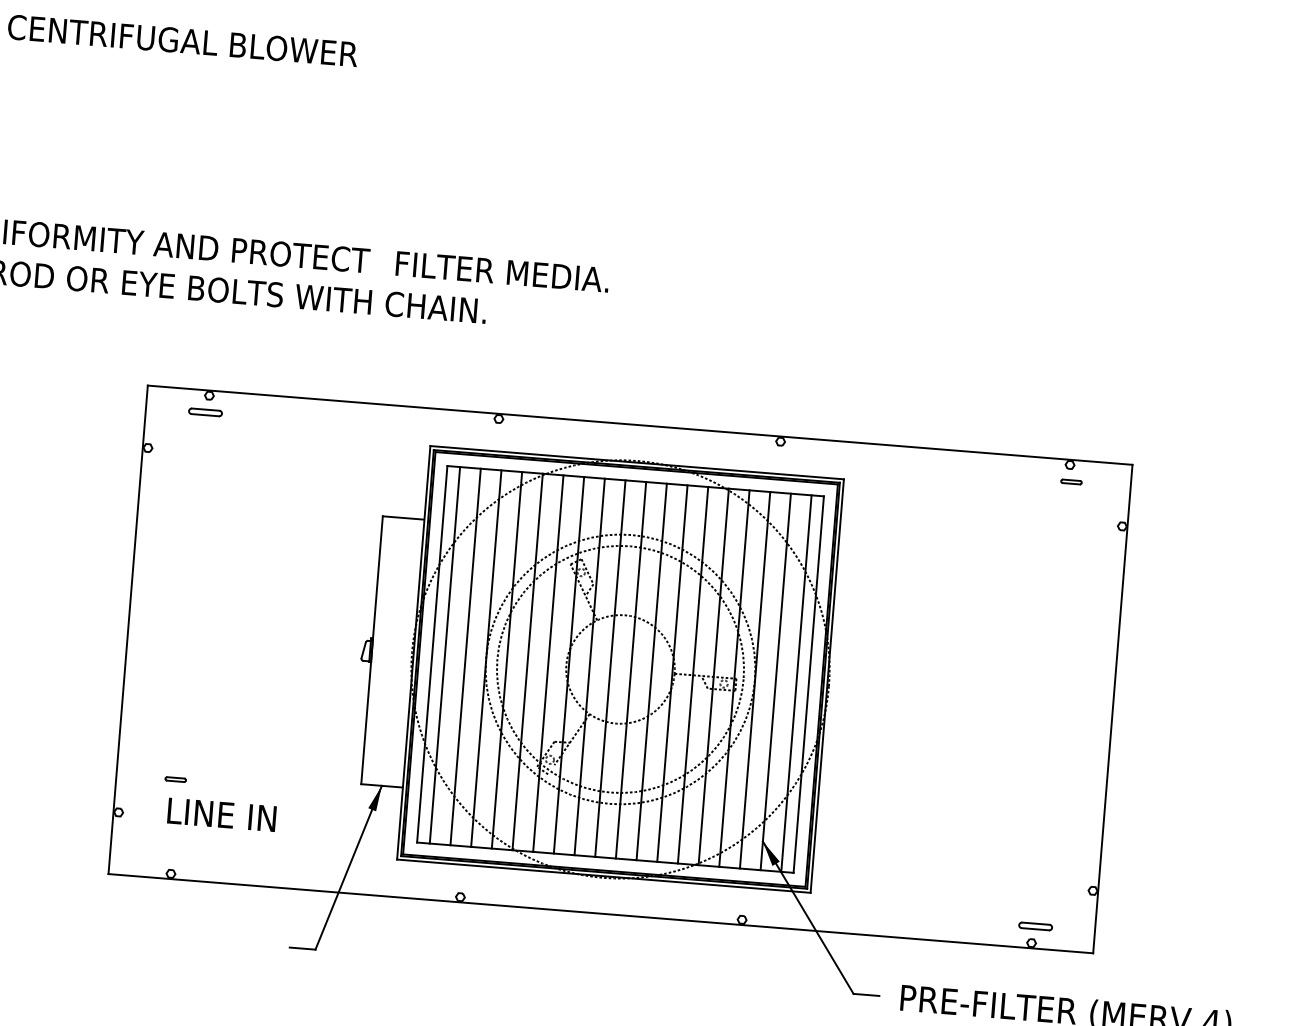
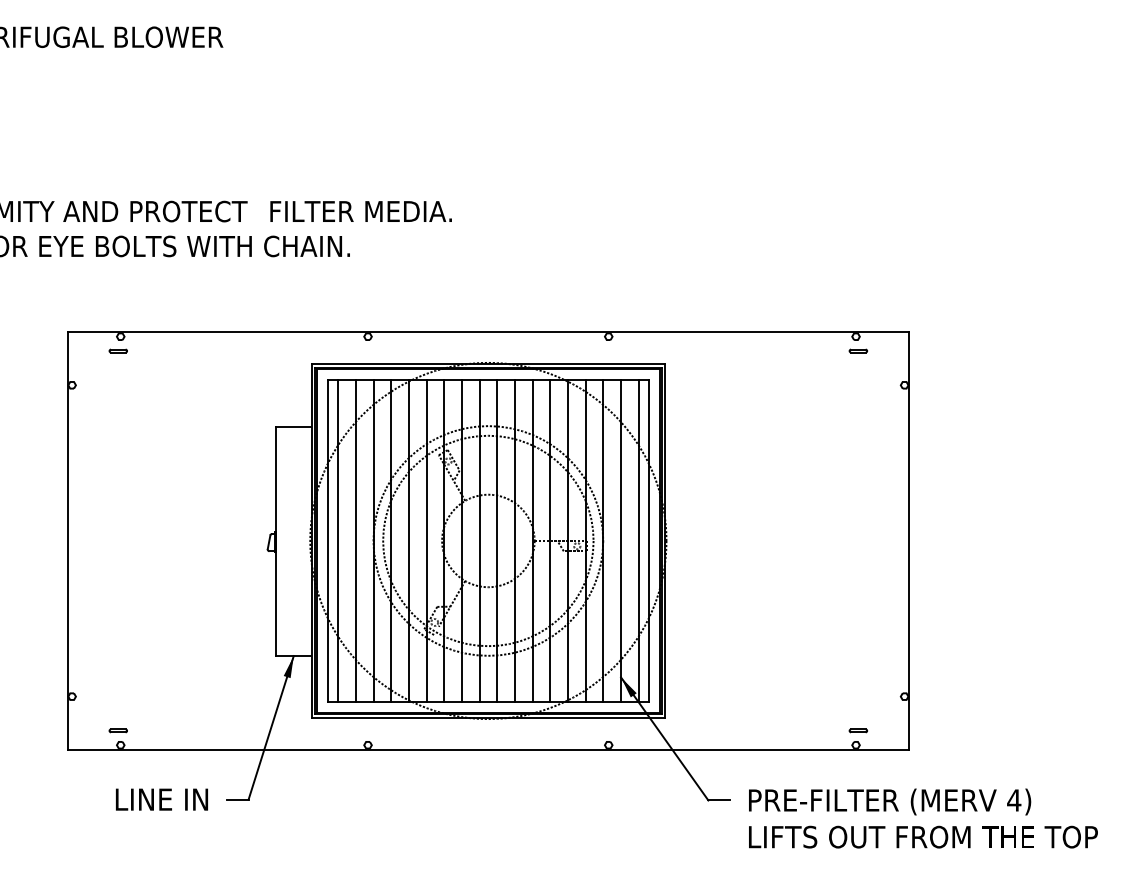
part: (204, 411) -> (117, 350), size x0.62
part: (174, 779) -> (117, 730), moved
text: (221, 814) -> (161, 799), moved
part: (1035, 926) -> (858, 730), size x0.62

